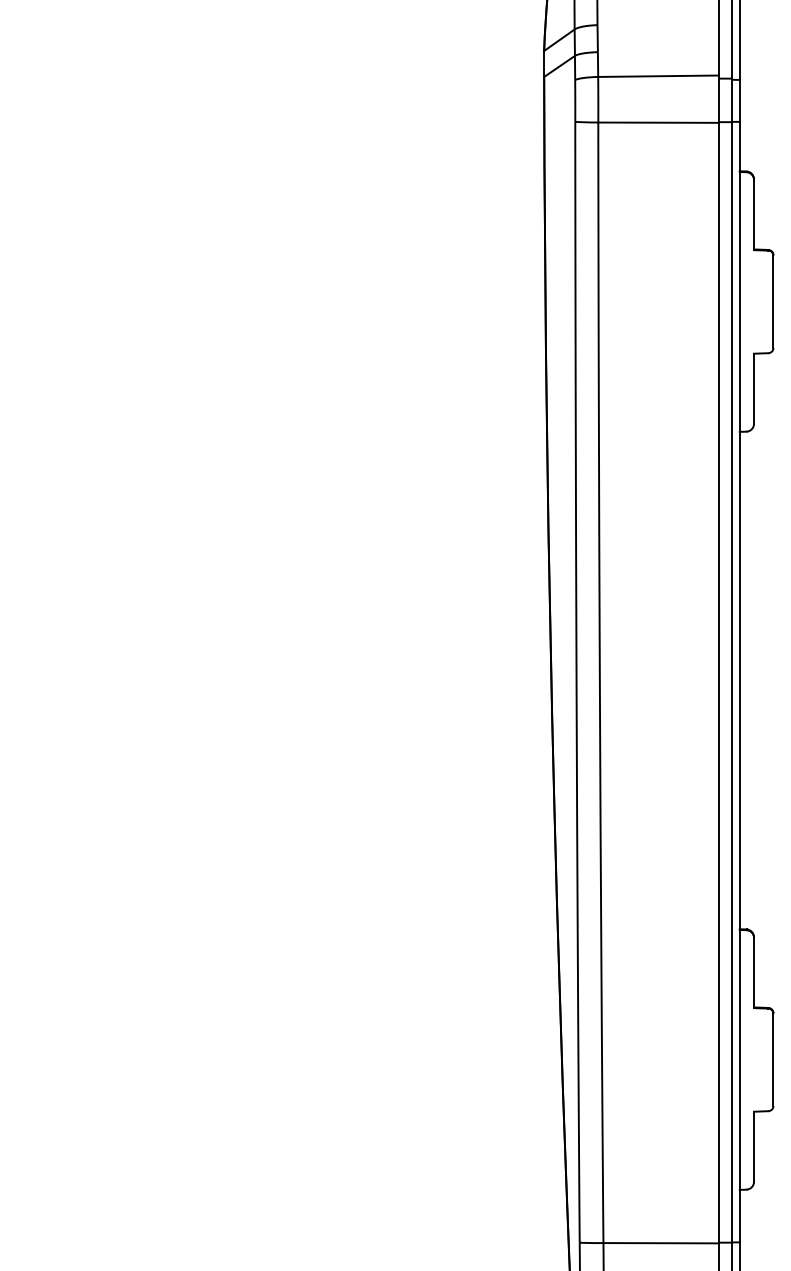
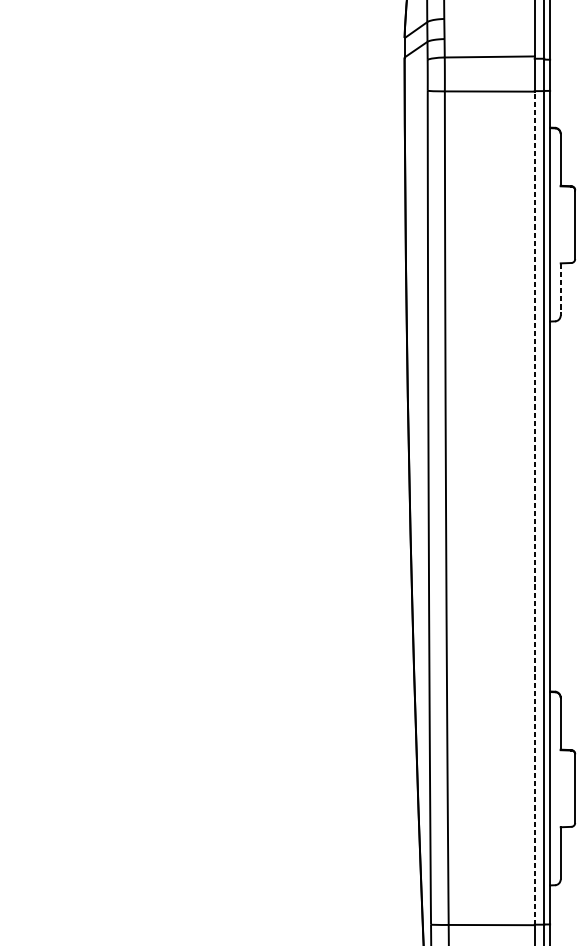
line: (754, 389) -> (561, 290), solid -> dashed
line: (719, 682) -> (535, 507), solid -> dashed

